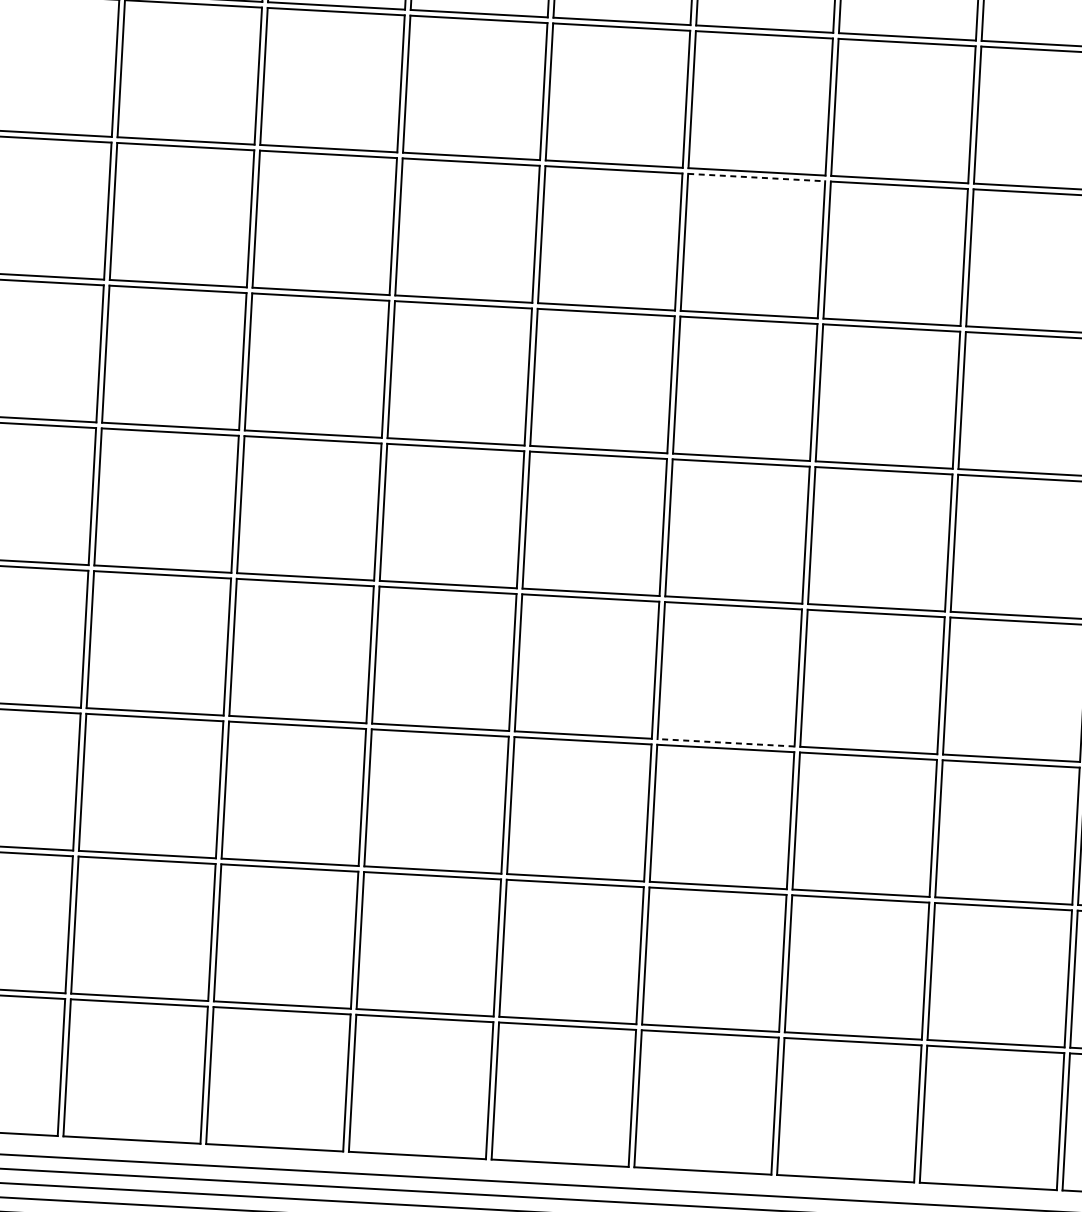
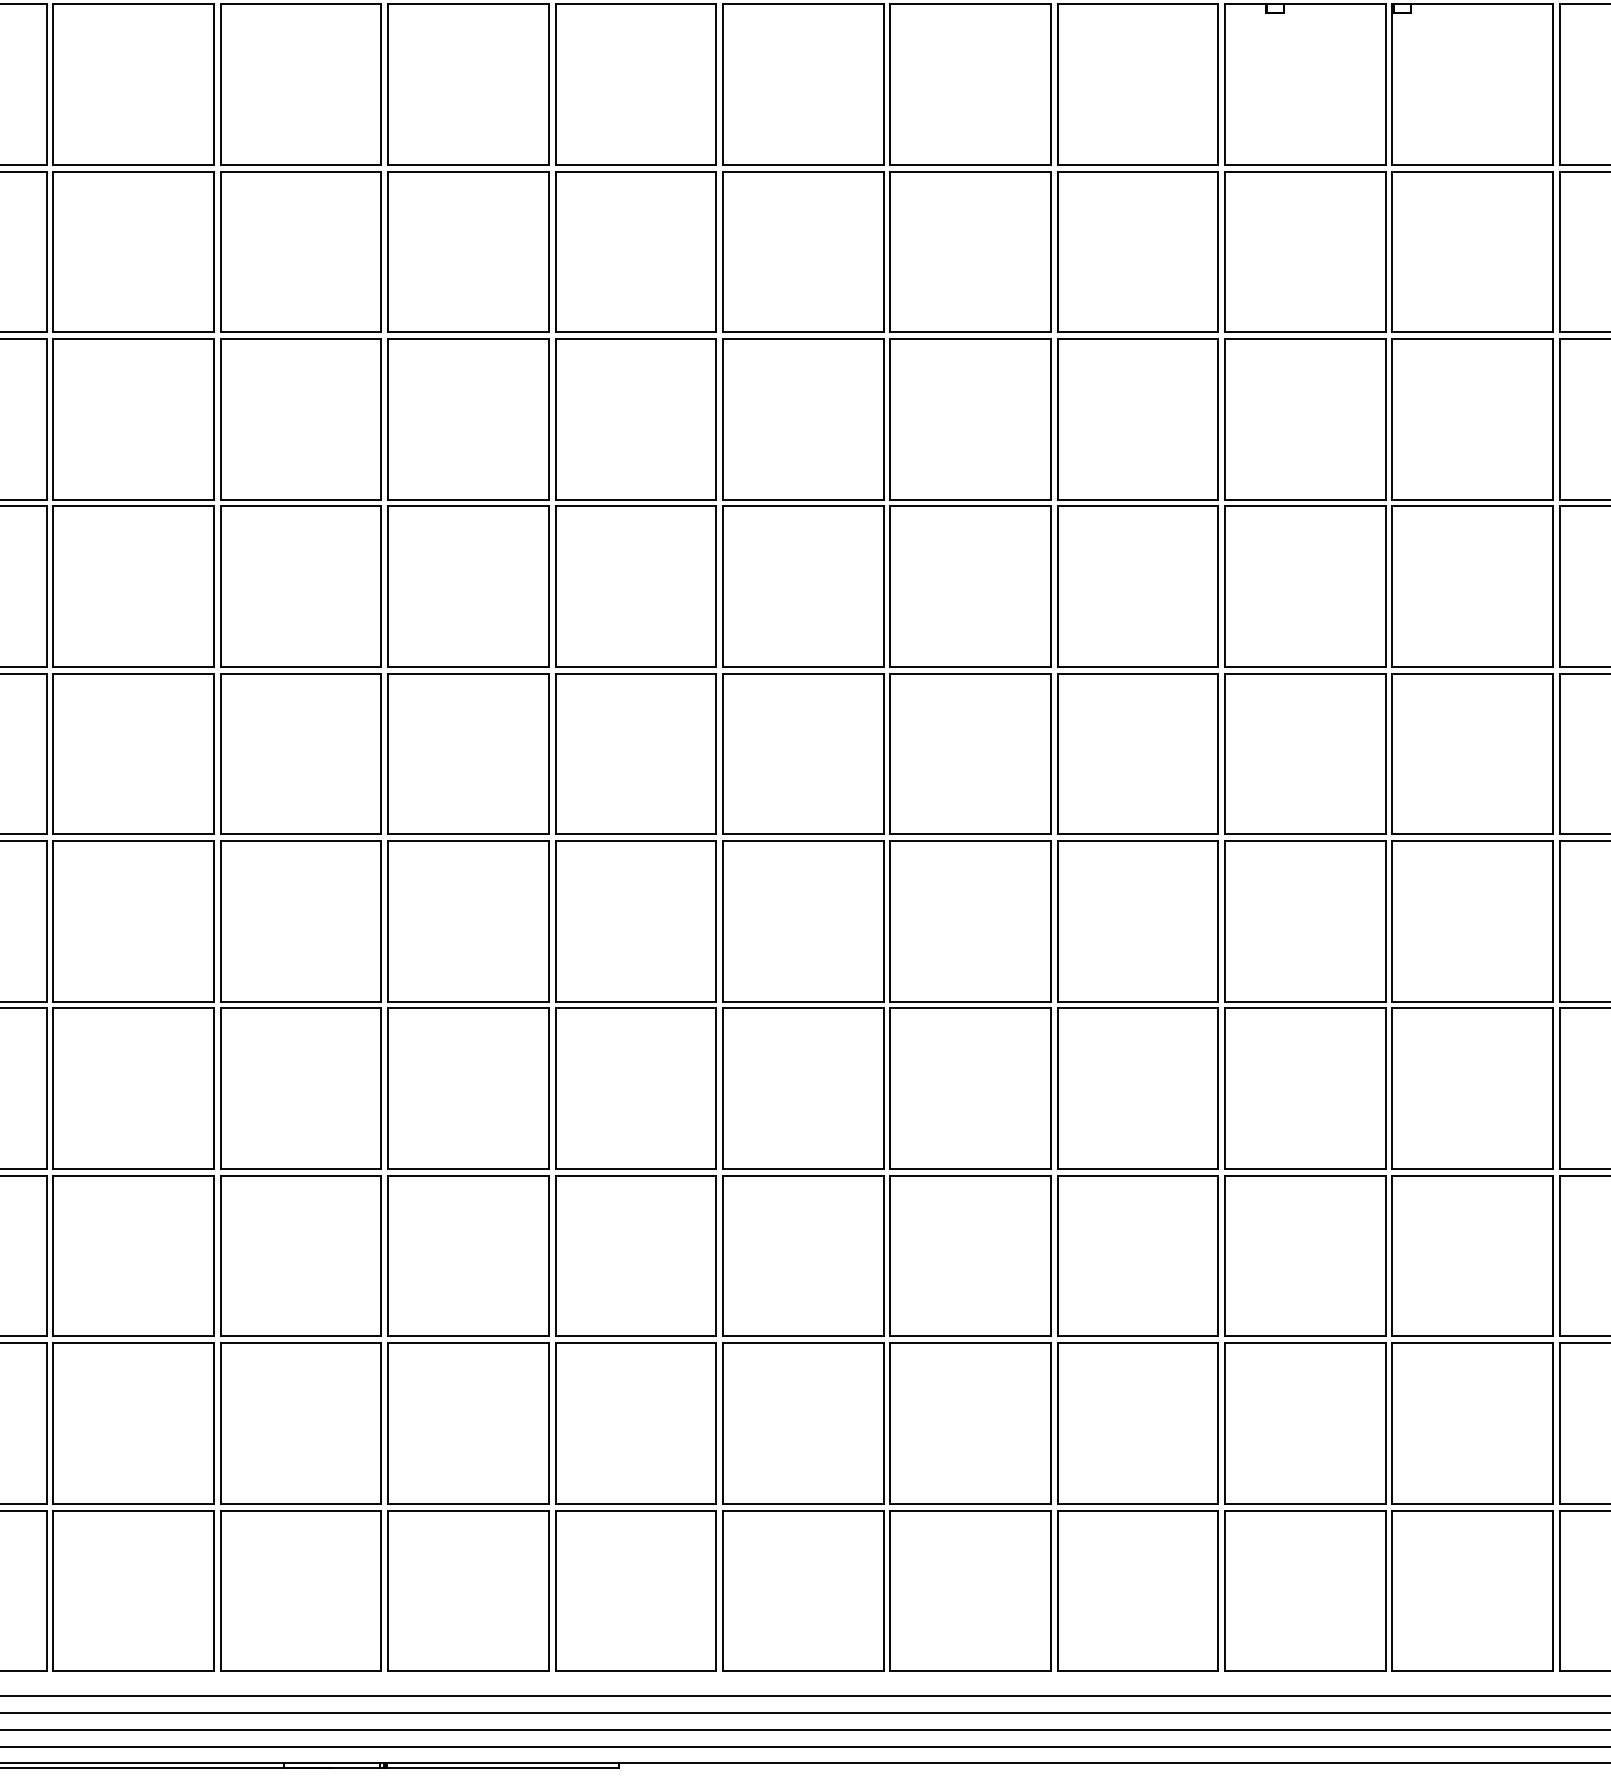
line: (756, 177) -> (803, 506), dashed -> solid
line: (725, 743) -> (802, 1169), dashed -> solid

